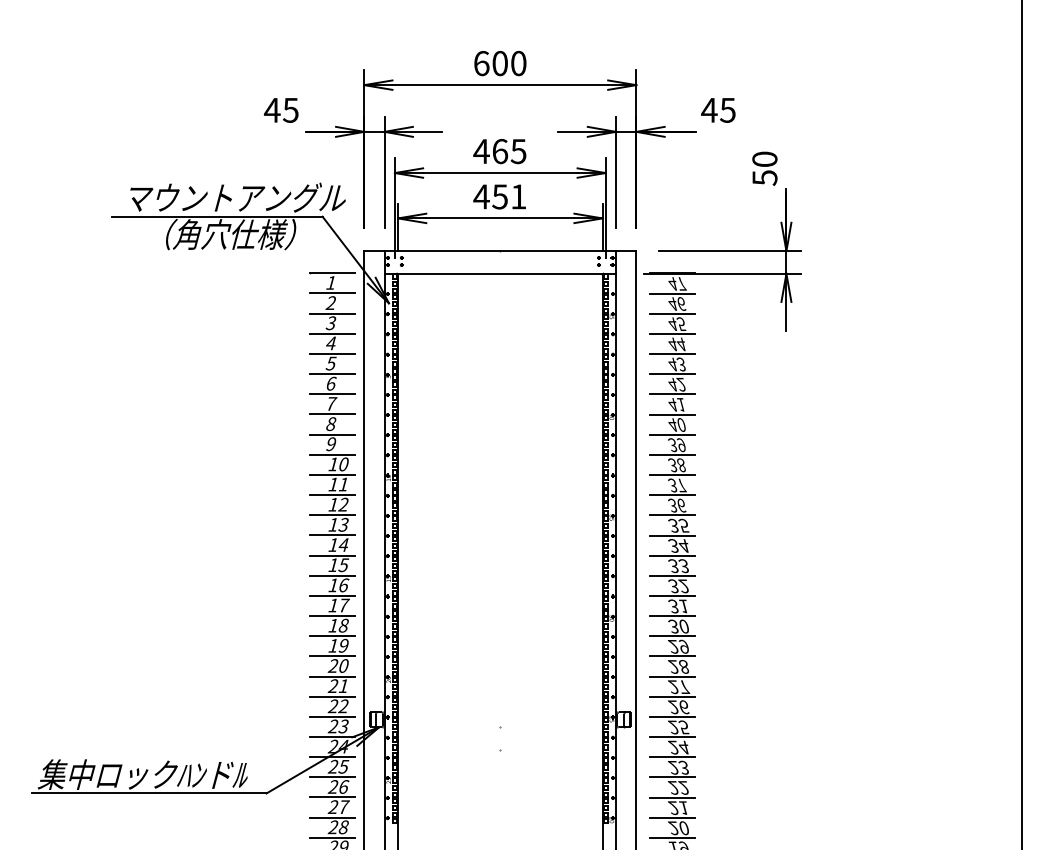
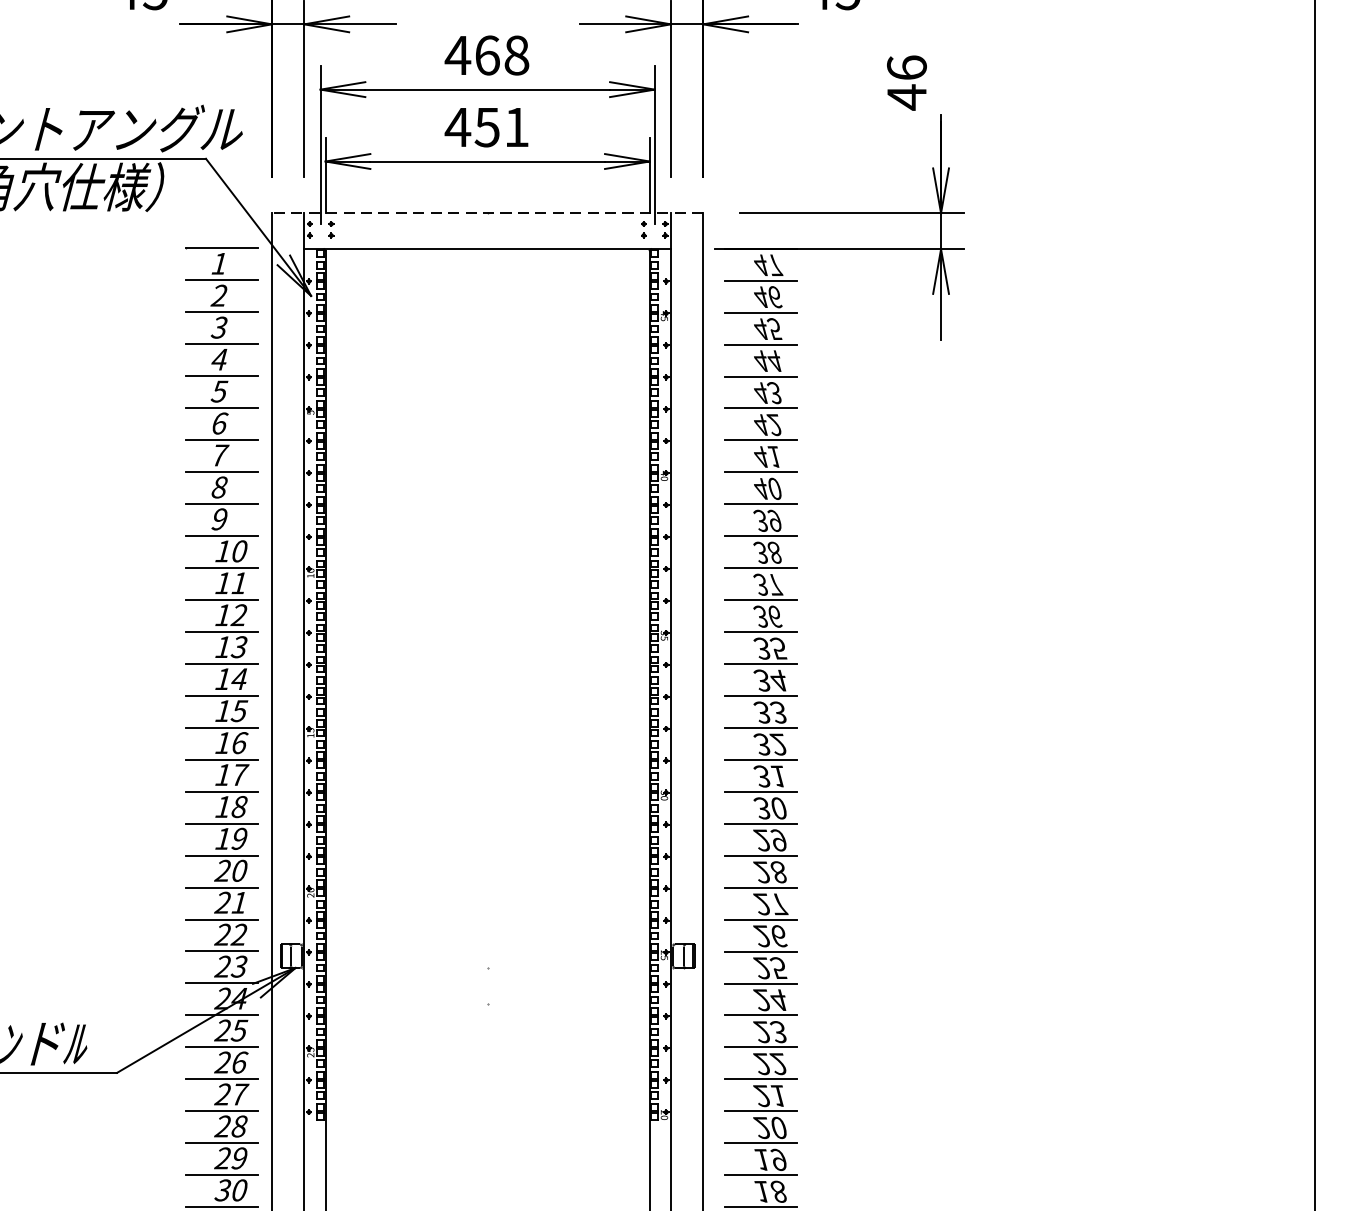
text: (518, 151) -> (516, 55), 465 -> 468
text: (764, 168) -> (906, 82), 50 -> 46
line: (499, 251) -> (486, 213), solid -> dashed

